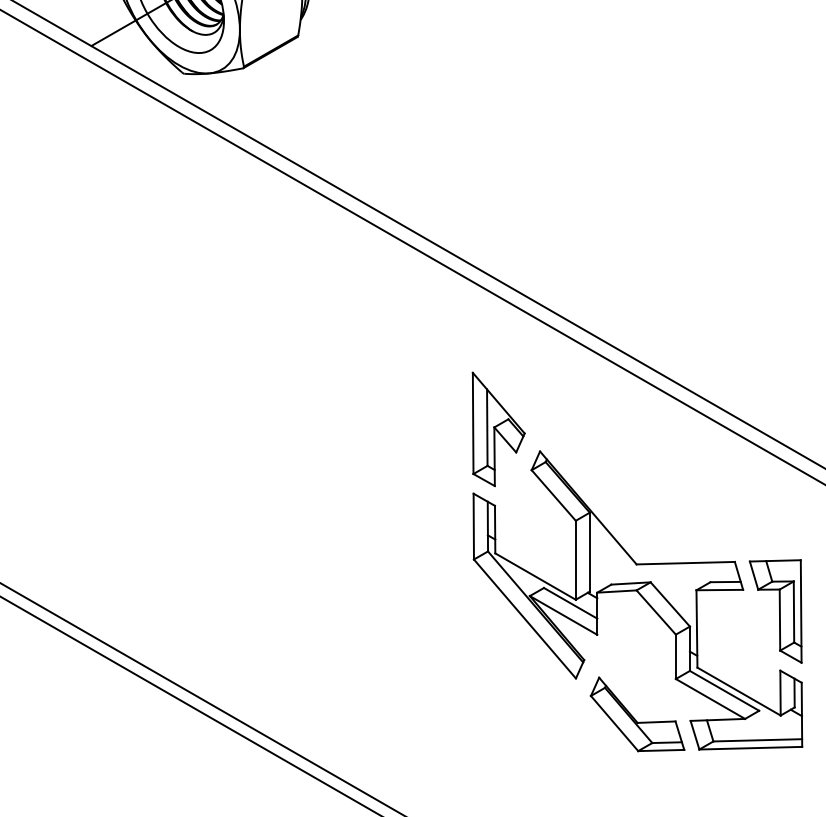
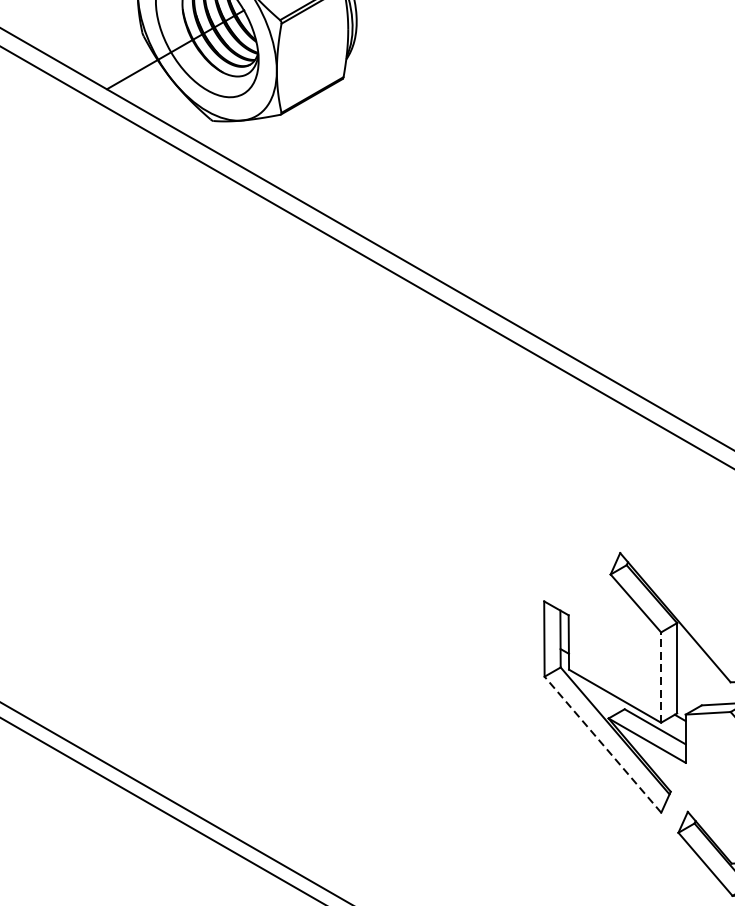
part: (498, 429) -> (572, 527), removed
line: (575, 559) -> (660, 676), solid -> dashed
line: (524, 618) -> (602, 744), solid -> dashed

